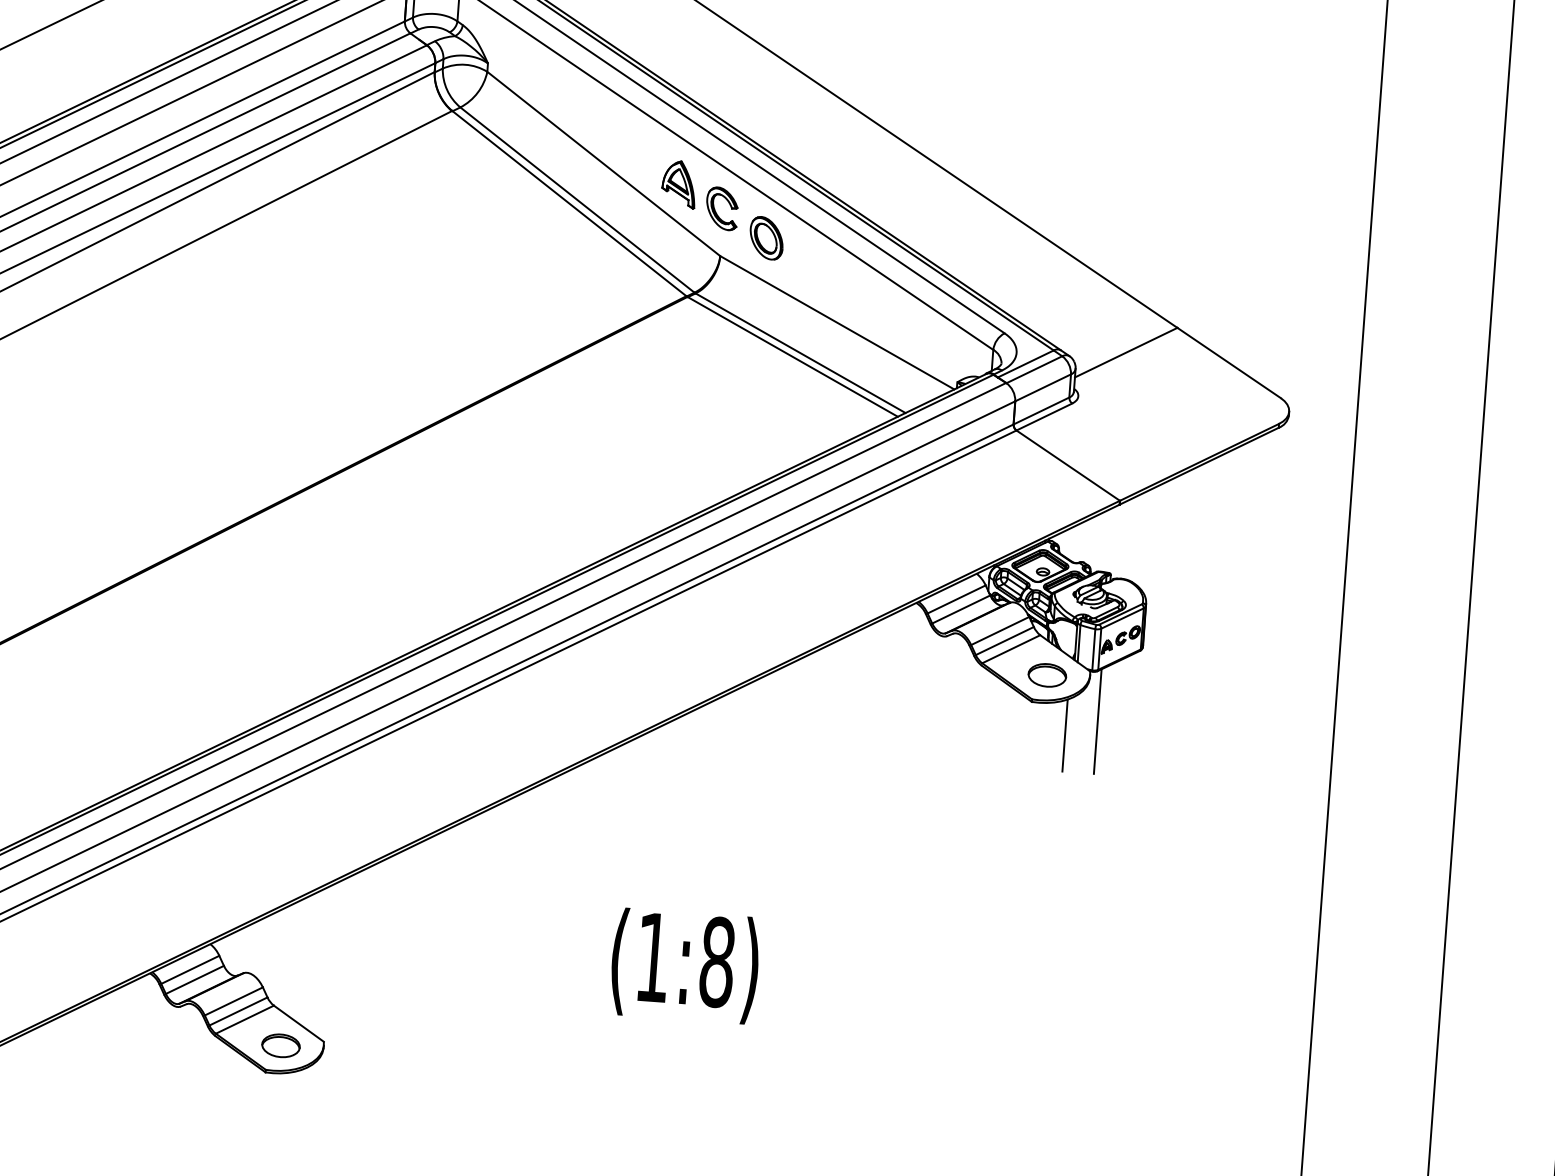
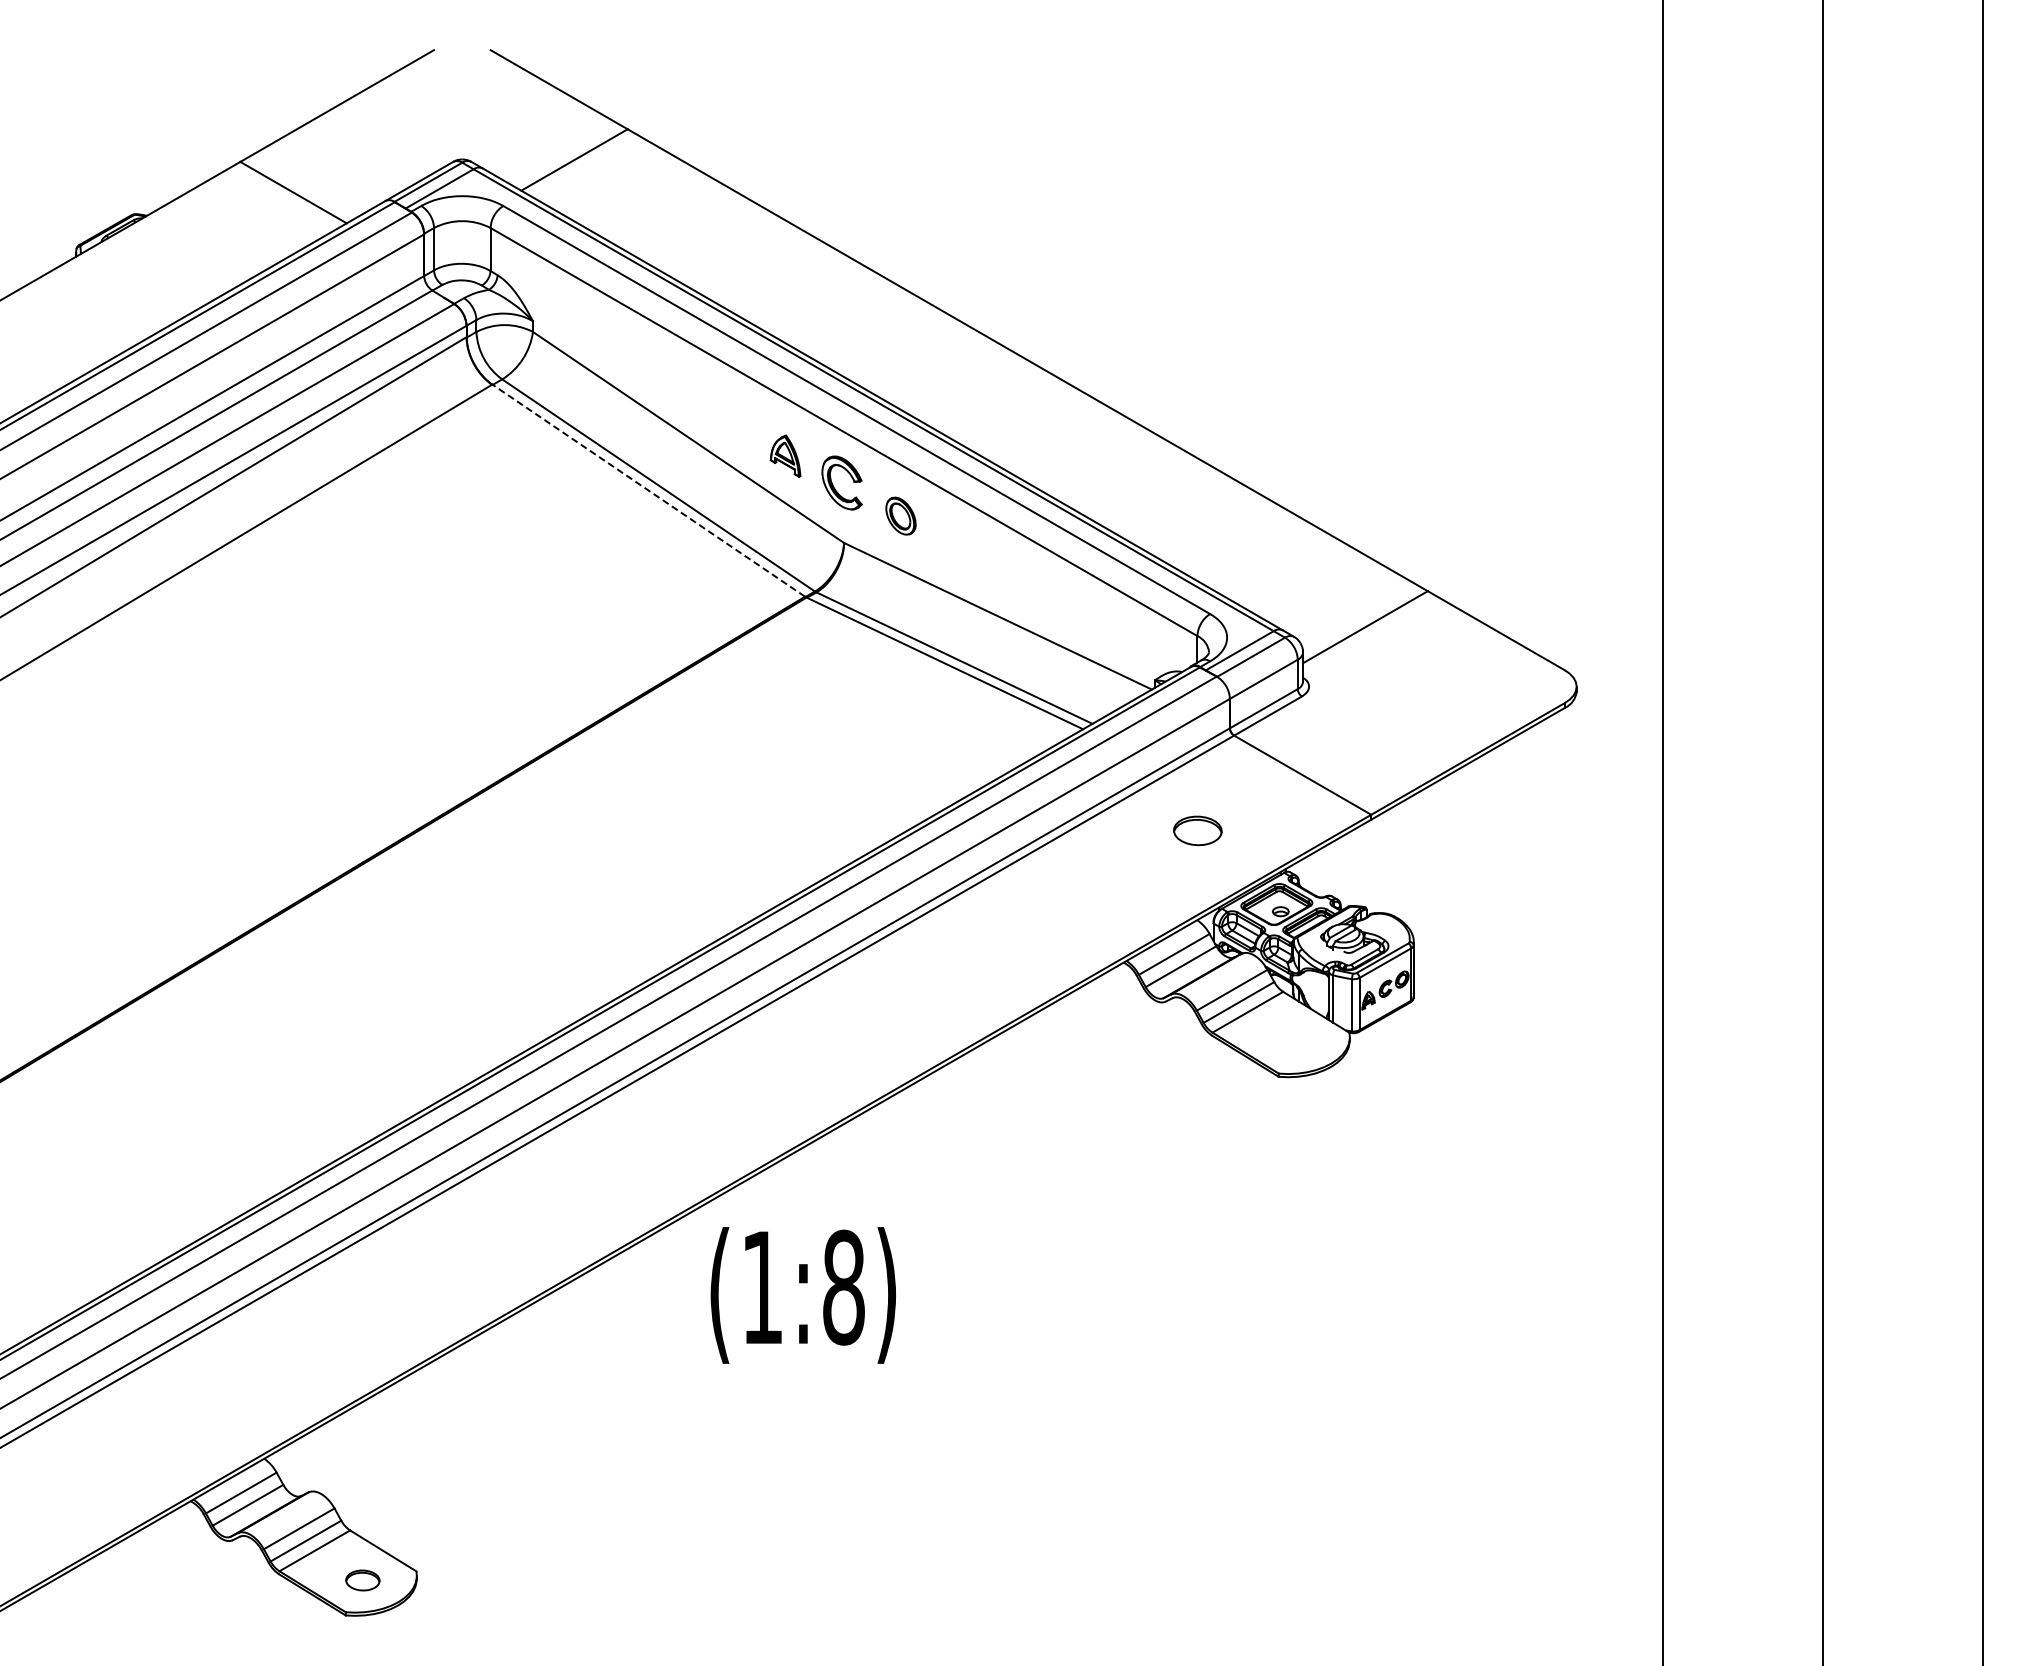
part: (679, 183) -> (785, 455), size x0.7
line: (569, 203) -> (648, 490), solid -> dashed
part: (766, 237) -> (900, 515), size x0.7
part: (1047, 675) -> (1197, 830), moved
line: (1097, 721) -> (1363, 1095), removed
line: (1064, 734) -> (1323, 1115), removed
text: (684, 966) -> (802, 1295), moved
part: (280, 1045) -> (362, 1580), size x0.7

